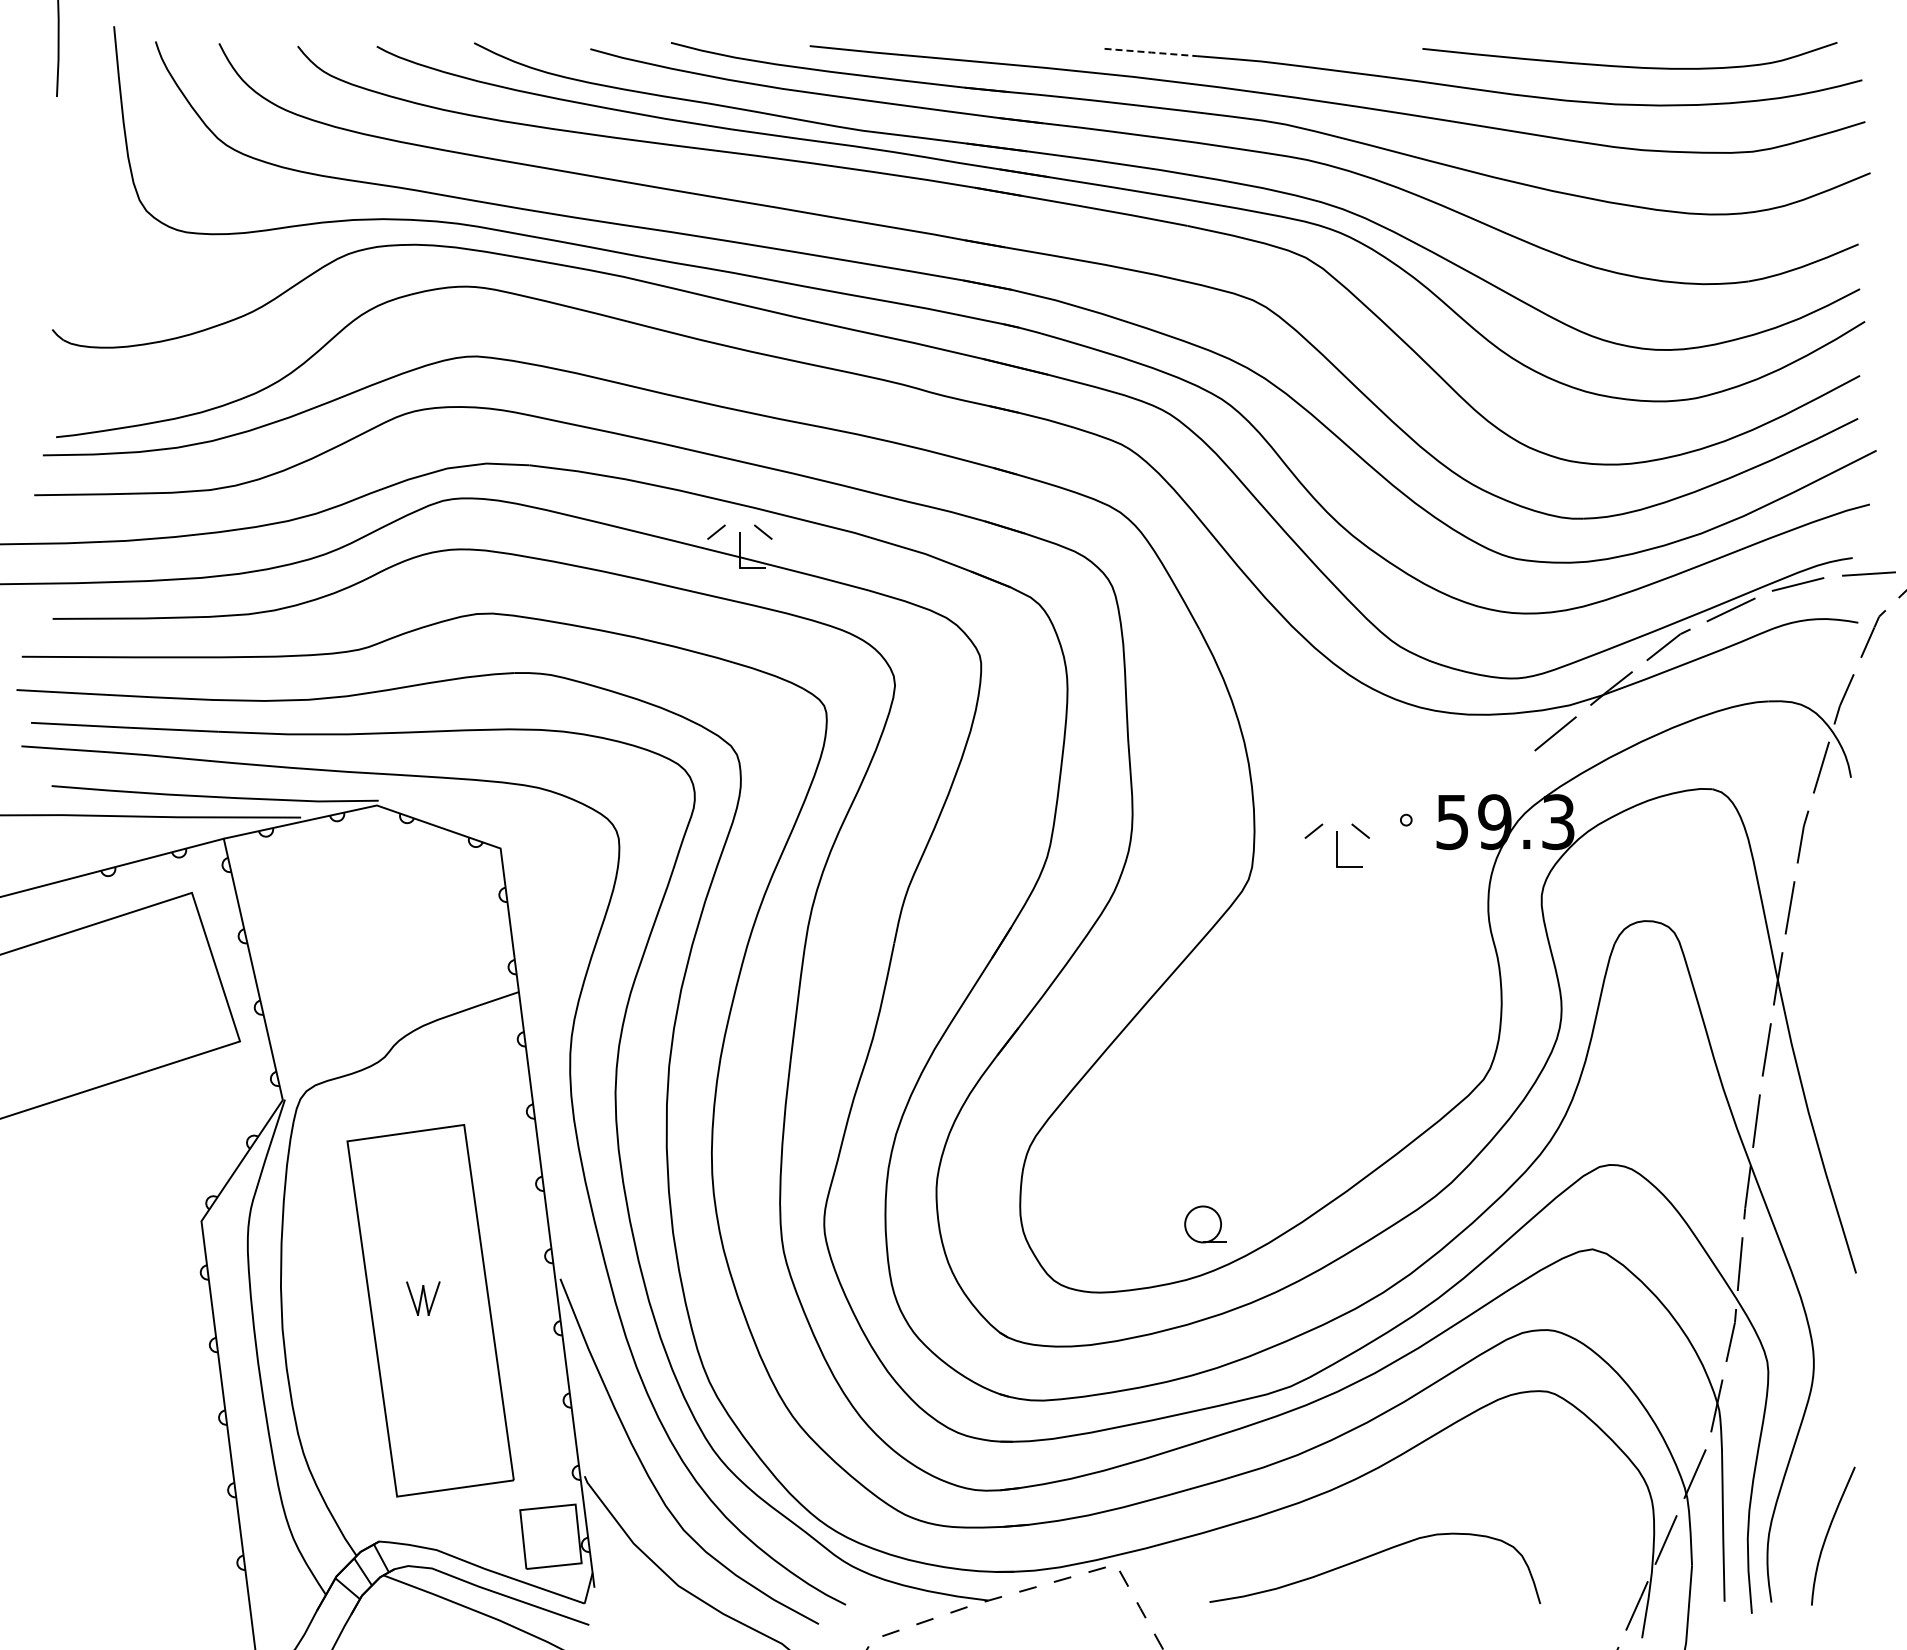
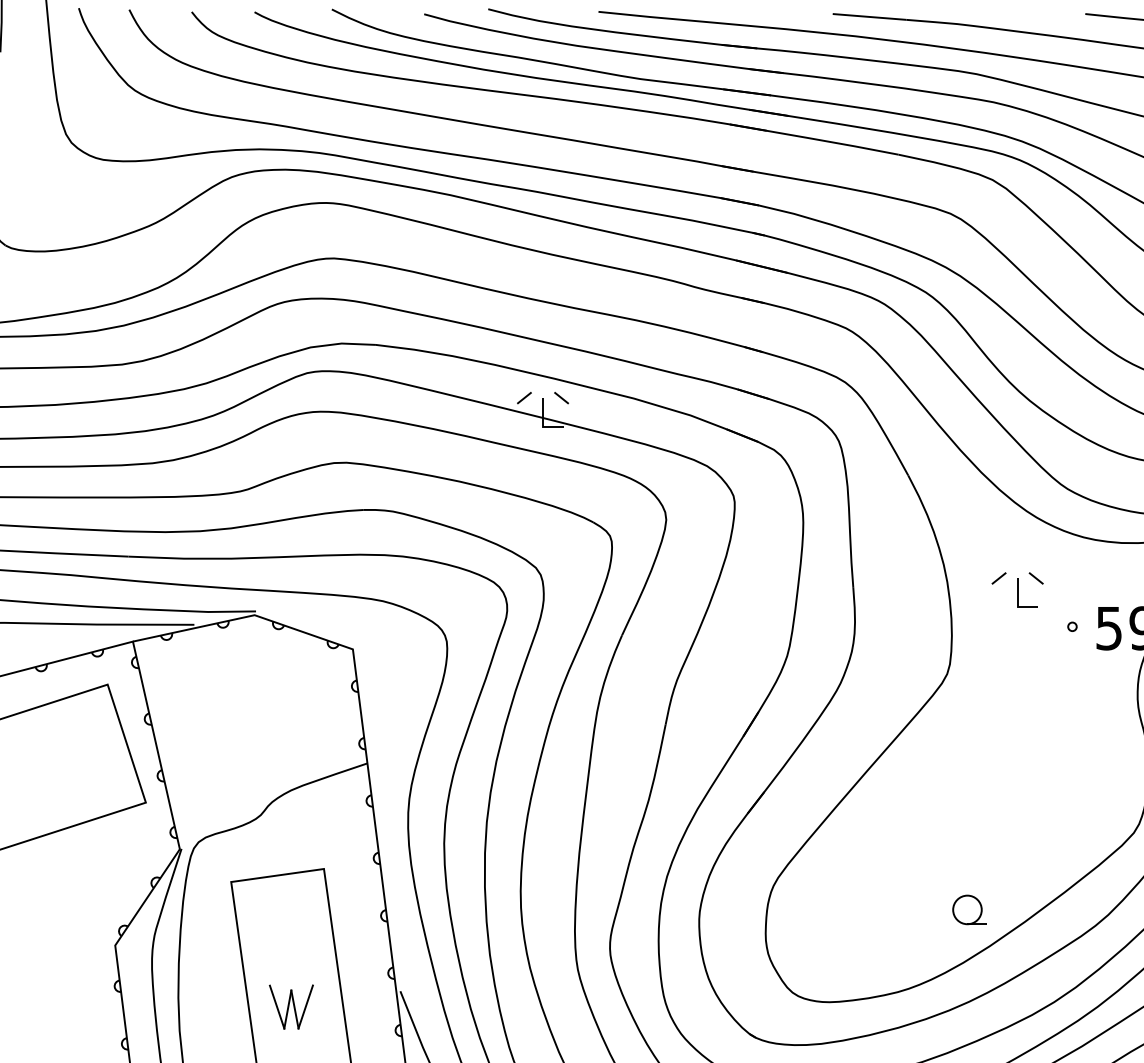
line: (1151, 52) -> (870, 16), dashed -> solid
part: (1336, 845) -> (1017, 589), moved
part: (1205, 1224) -> (969, 909), moved
part: (423, 1298) -> (291, 1006), size x1.67

